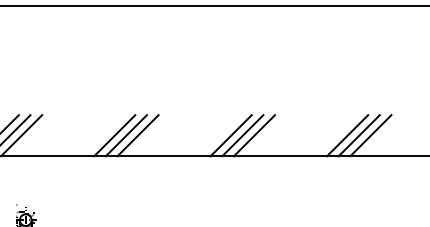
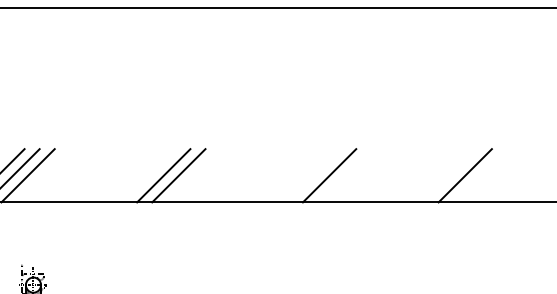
line: (114, 135) -> (148, 175), removed
line: (230, 135) -> (298, 175), removed
line: (242, 135) -> (314, 175), removed
line: (347, 135) -> (450, 175), removed
line: (370, 135) -> (479, 175), removed

